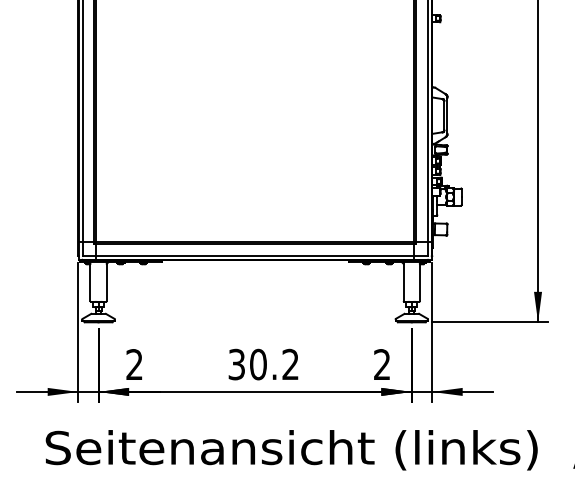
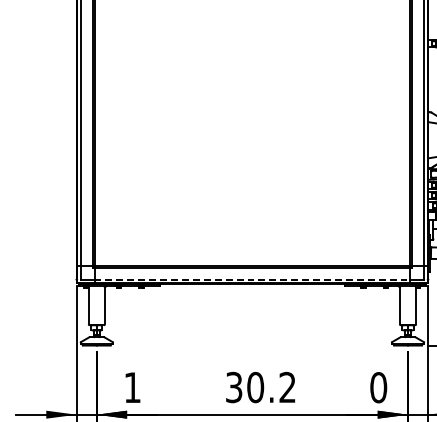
line: (255, 255) -> (252, 279), solid -> dashed
text: (134, 364) -> (132, 387), 2 -> 1
text: (381, 364) -> (377, 387), 2 -> 0

